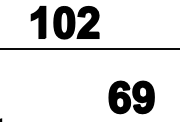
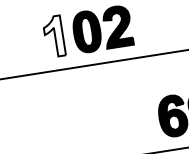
fill: (38, 22) -> (54, 36), removed

